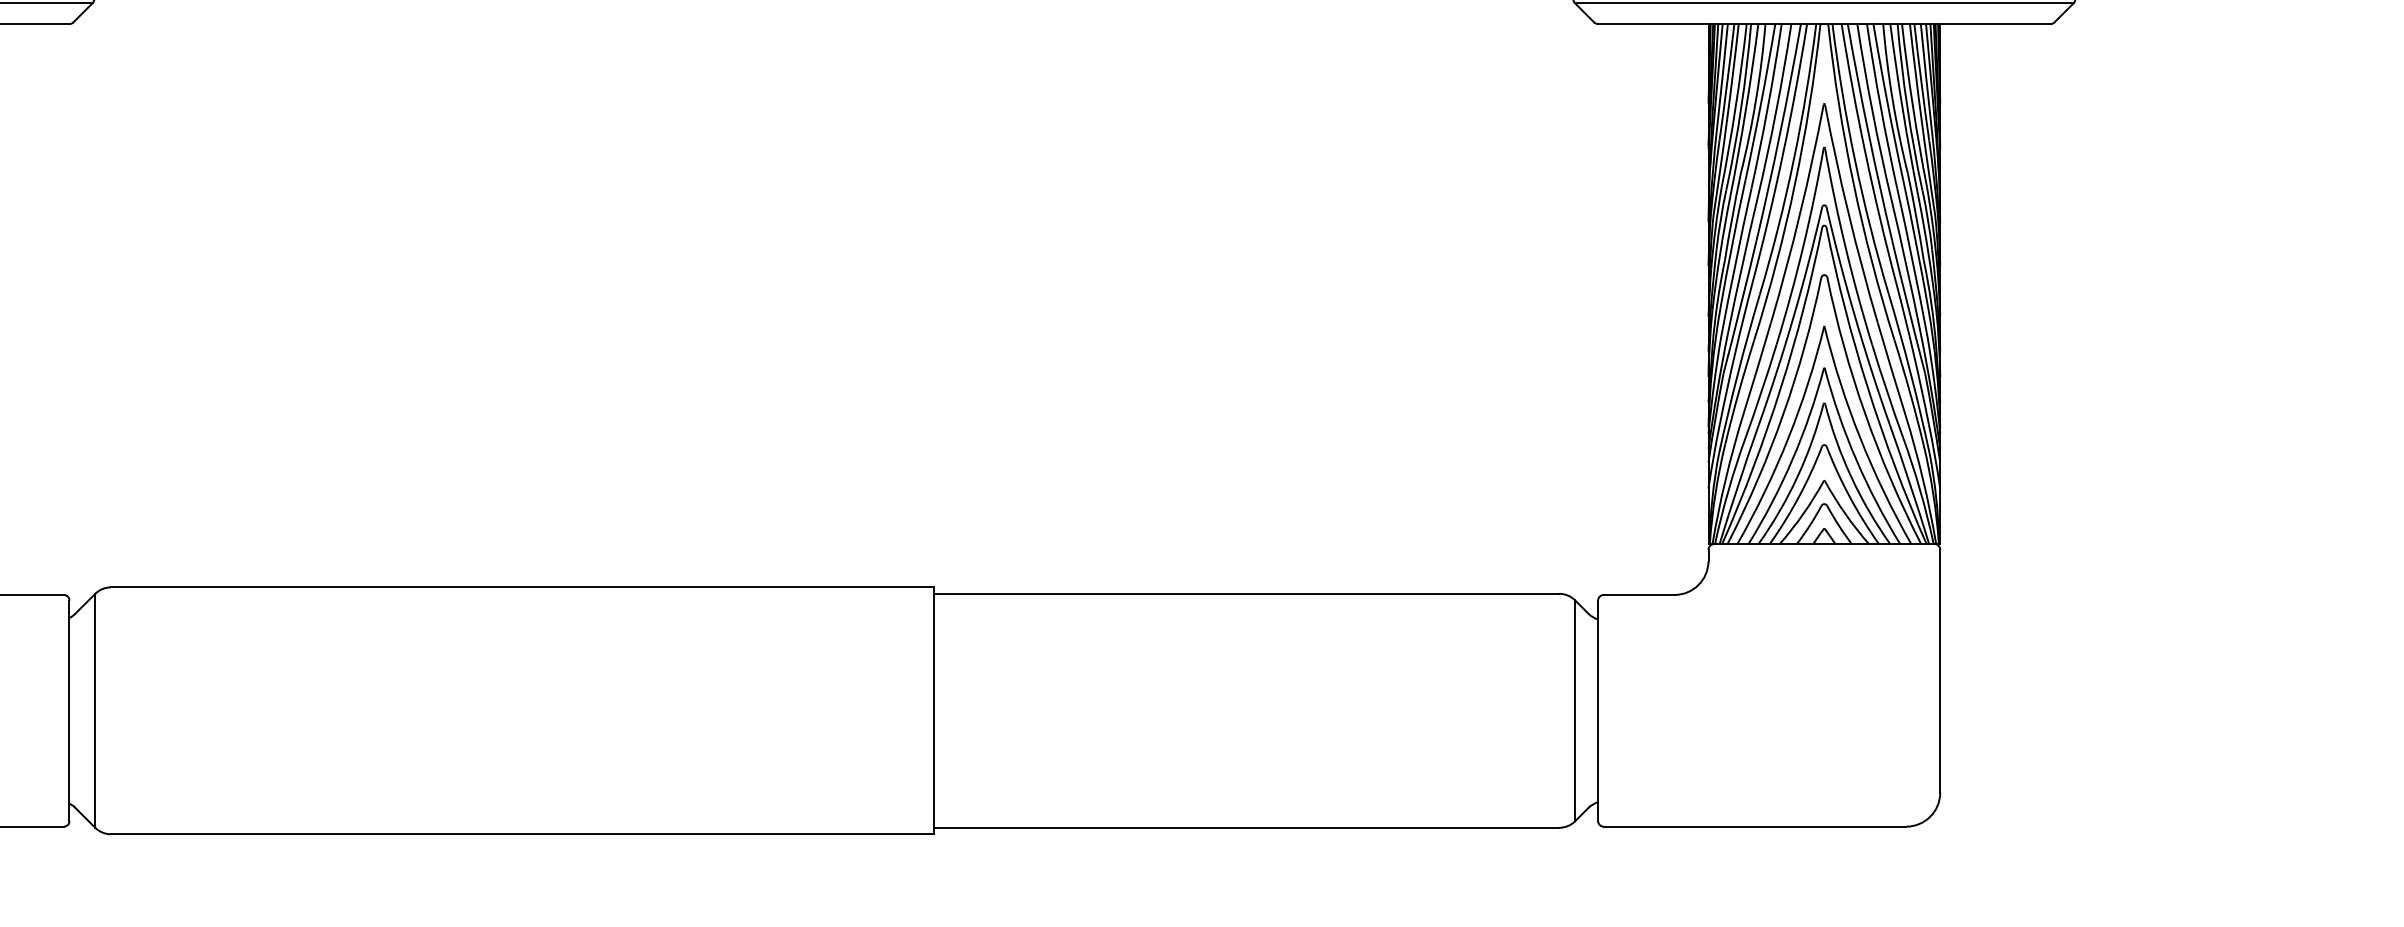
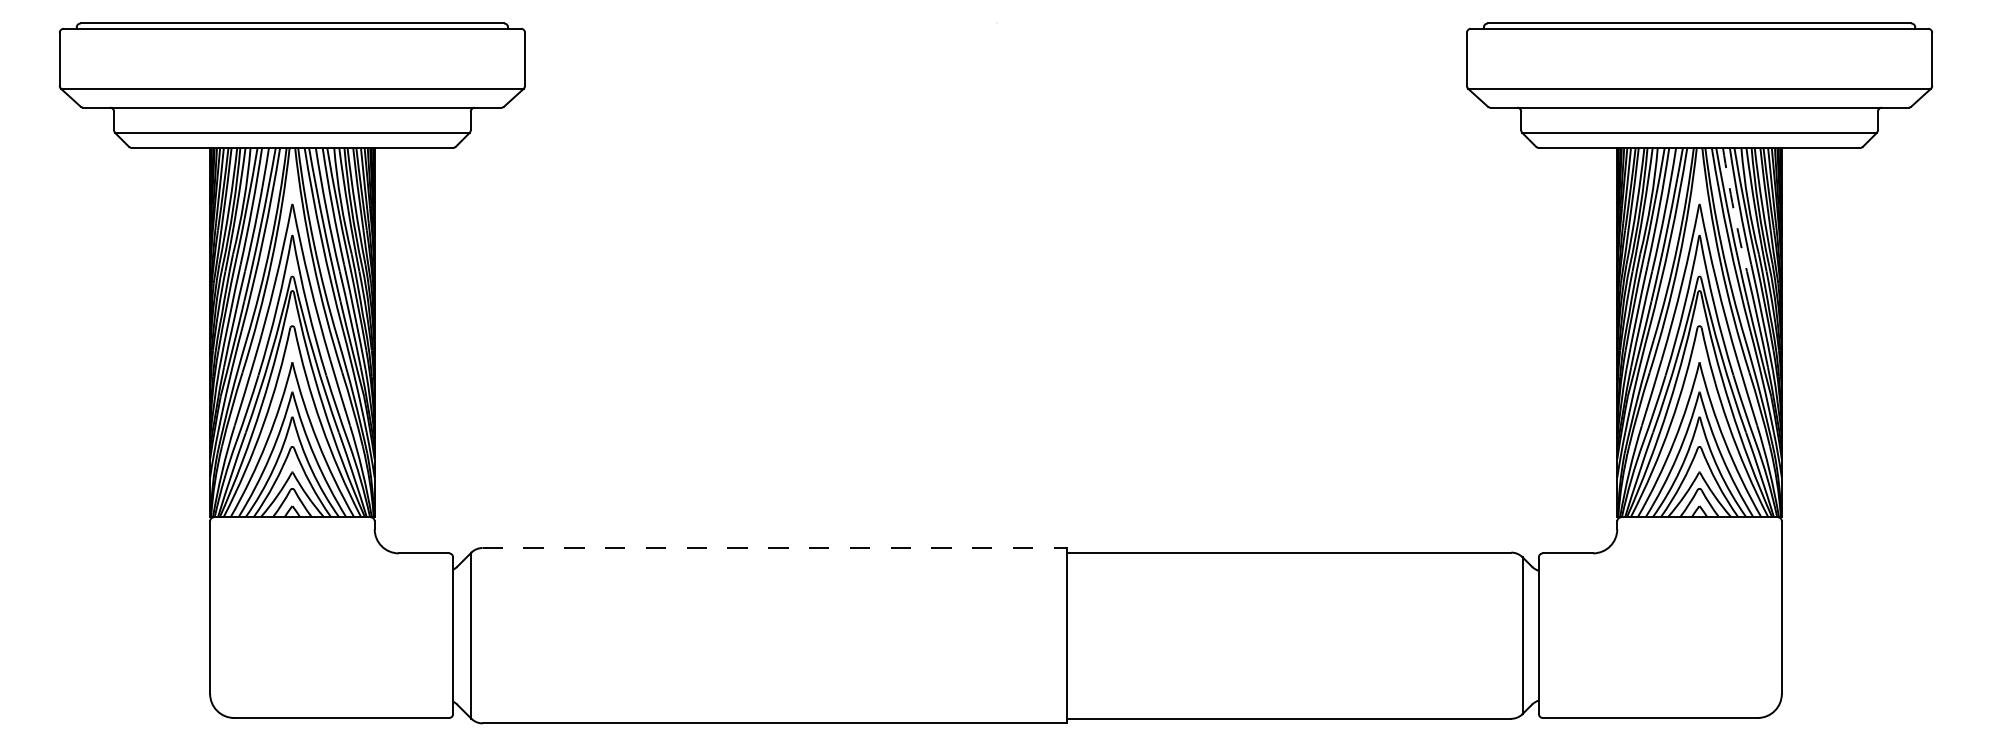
arc: (1872, 110) -> (1733, 209), solid -> dashed
line: (523, 588) -> (775, 548), solid -> dashed

